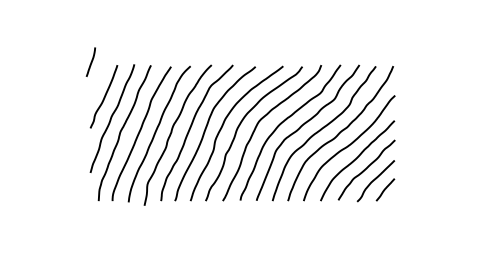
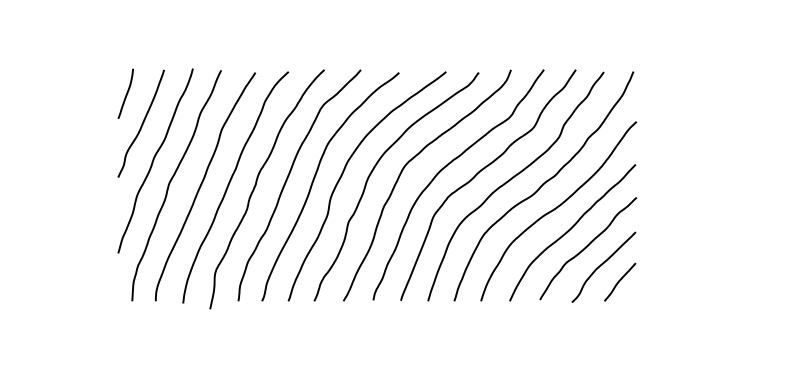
line: (91, 61) -> (126, 92), moved

